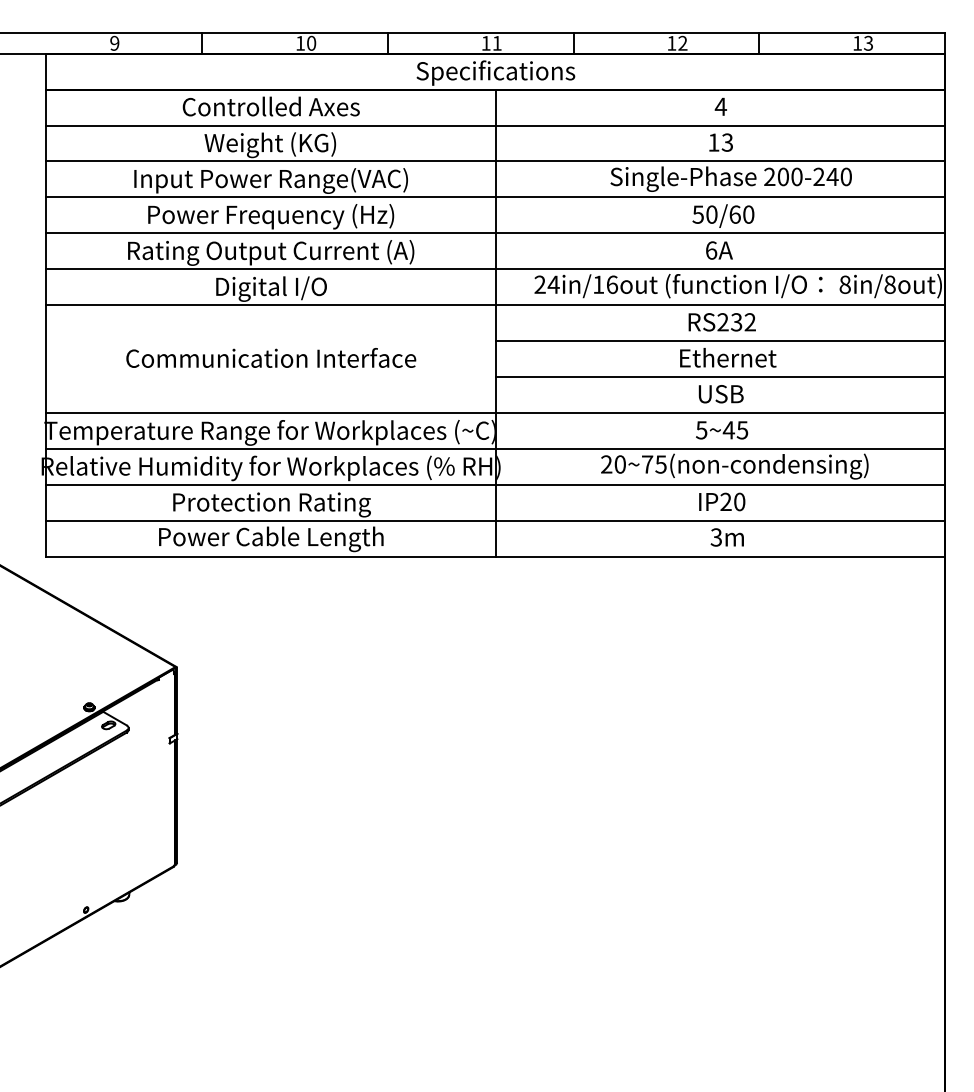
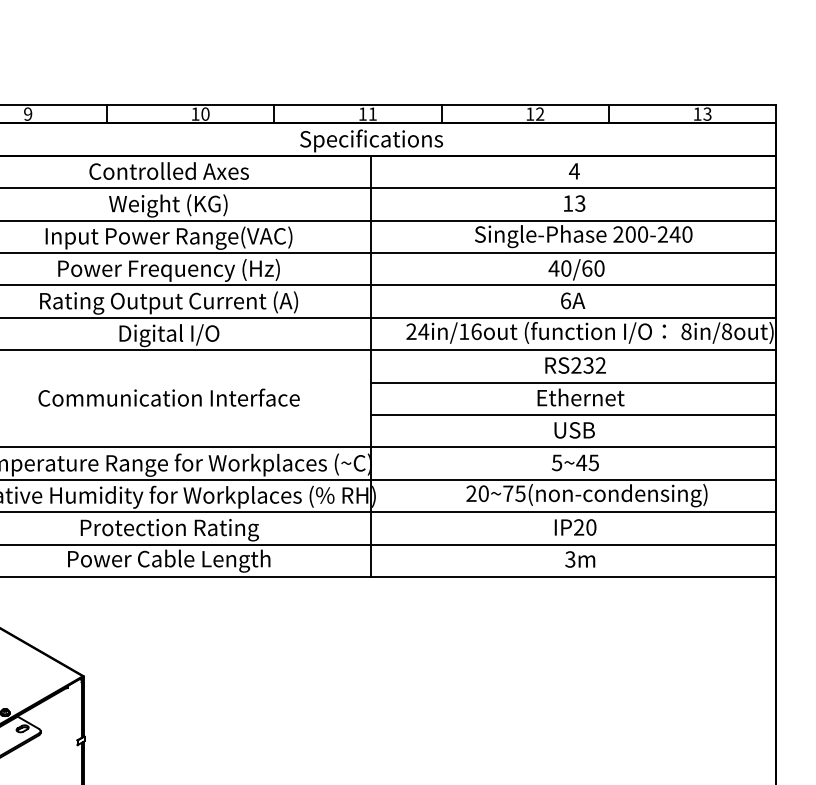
text: (698, 214) -> (554, 268), 50/60 -> 40/60

